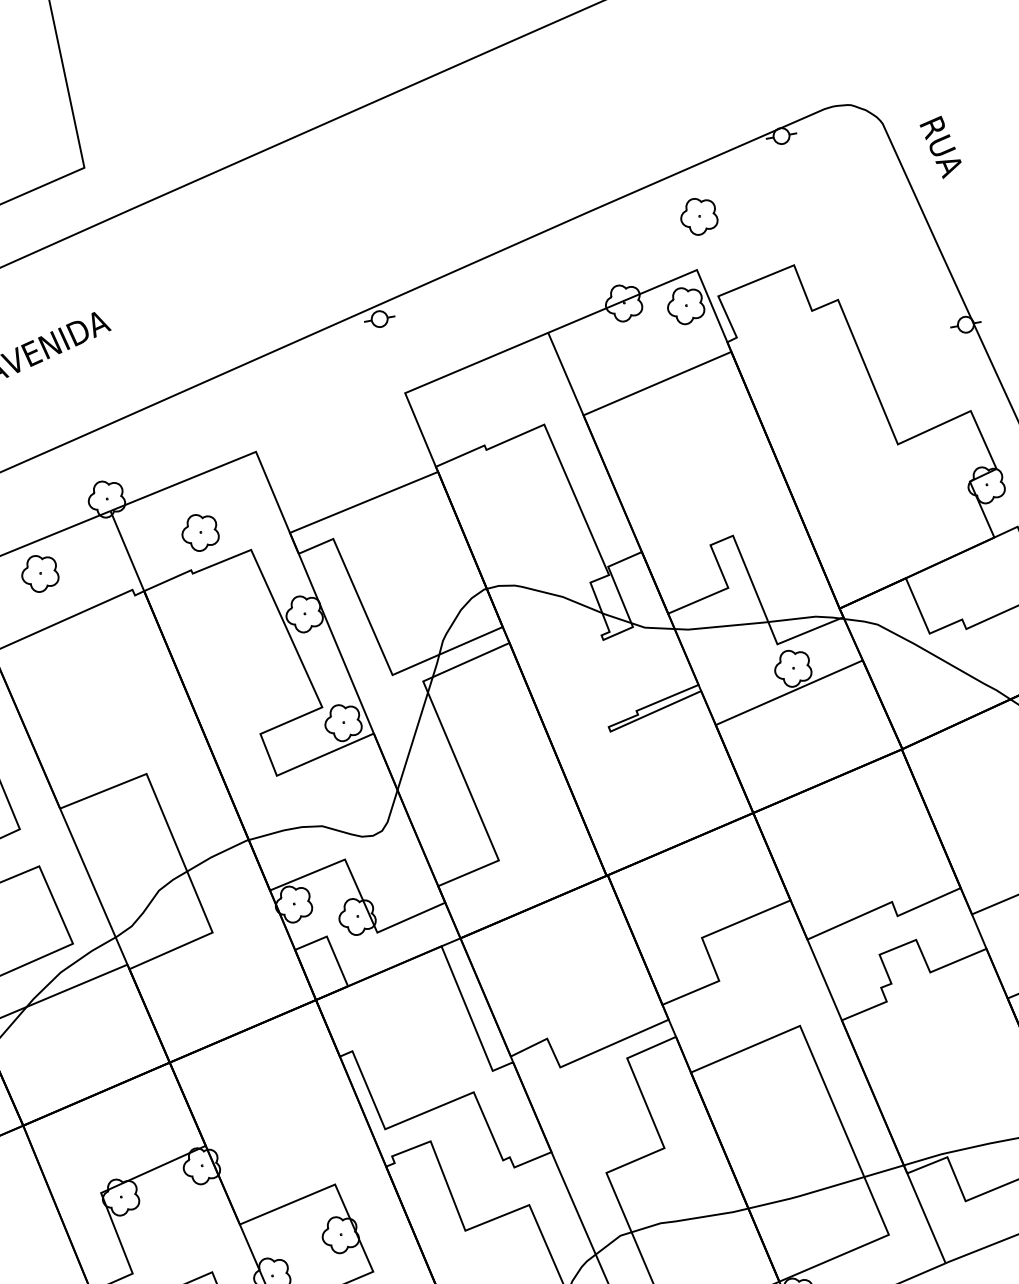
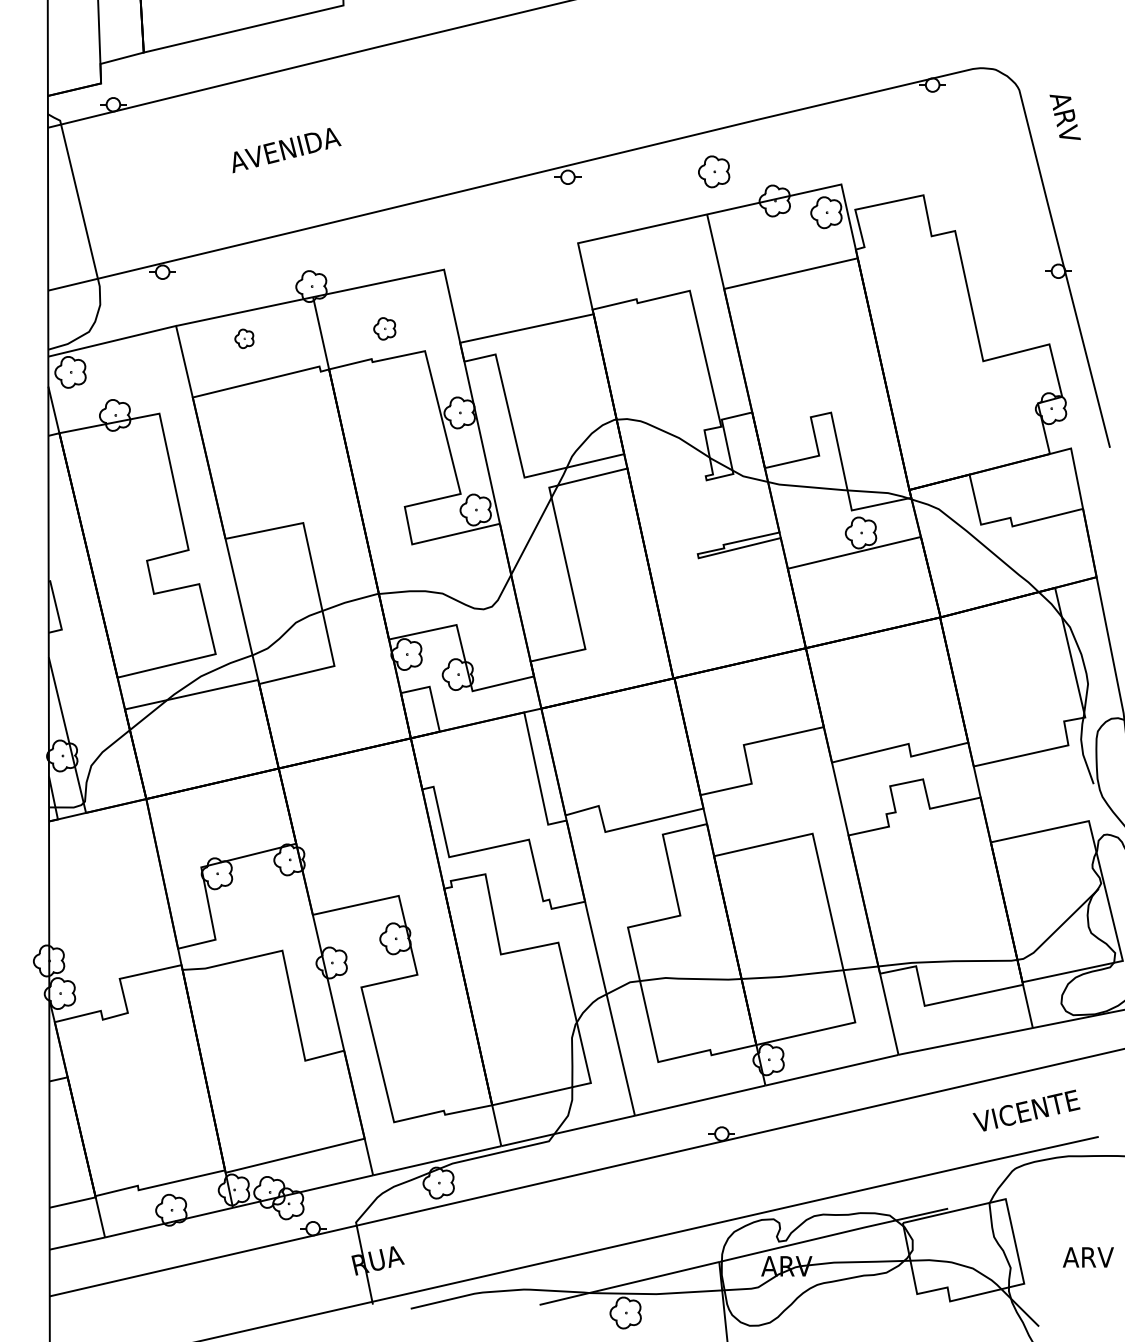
text: (940, 147) -> (1064, 118), RUA -> ARV
part: (699, 215) -> (714, 171), moved
part: (199, 532) -> (384, 328), size x0.7
part: (39, 573) -> (244, 338), size x0.6

